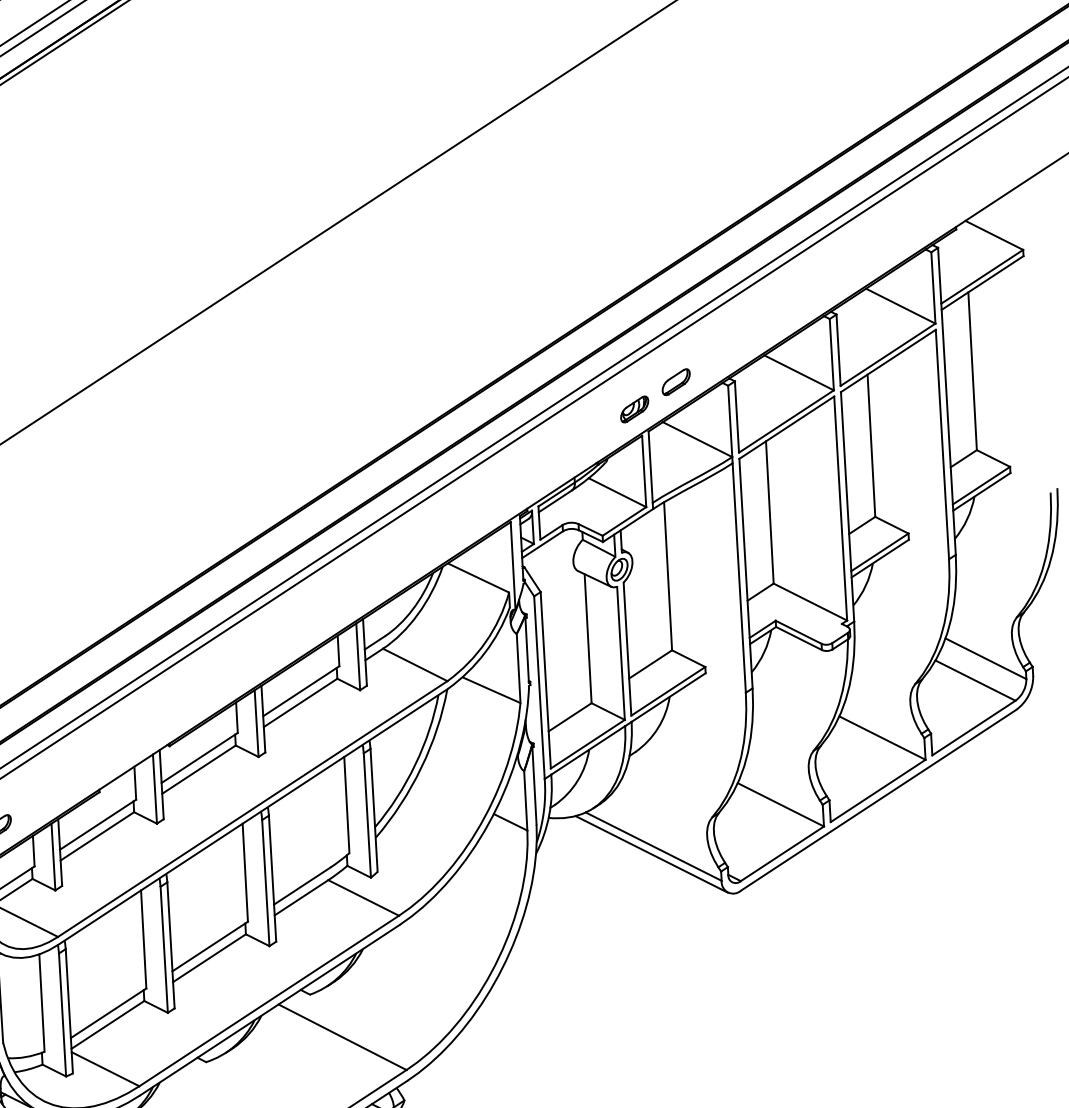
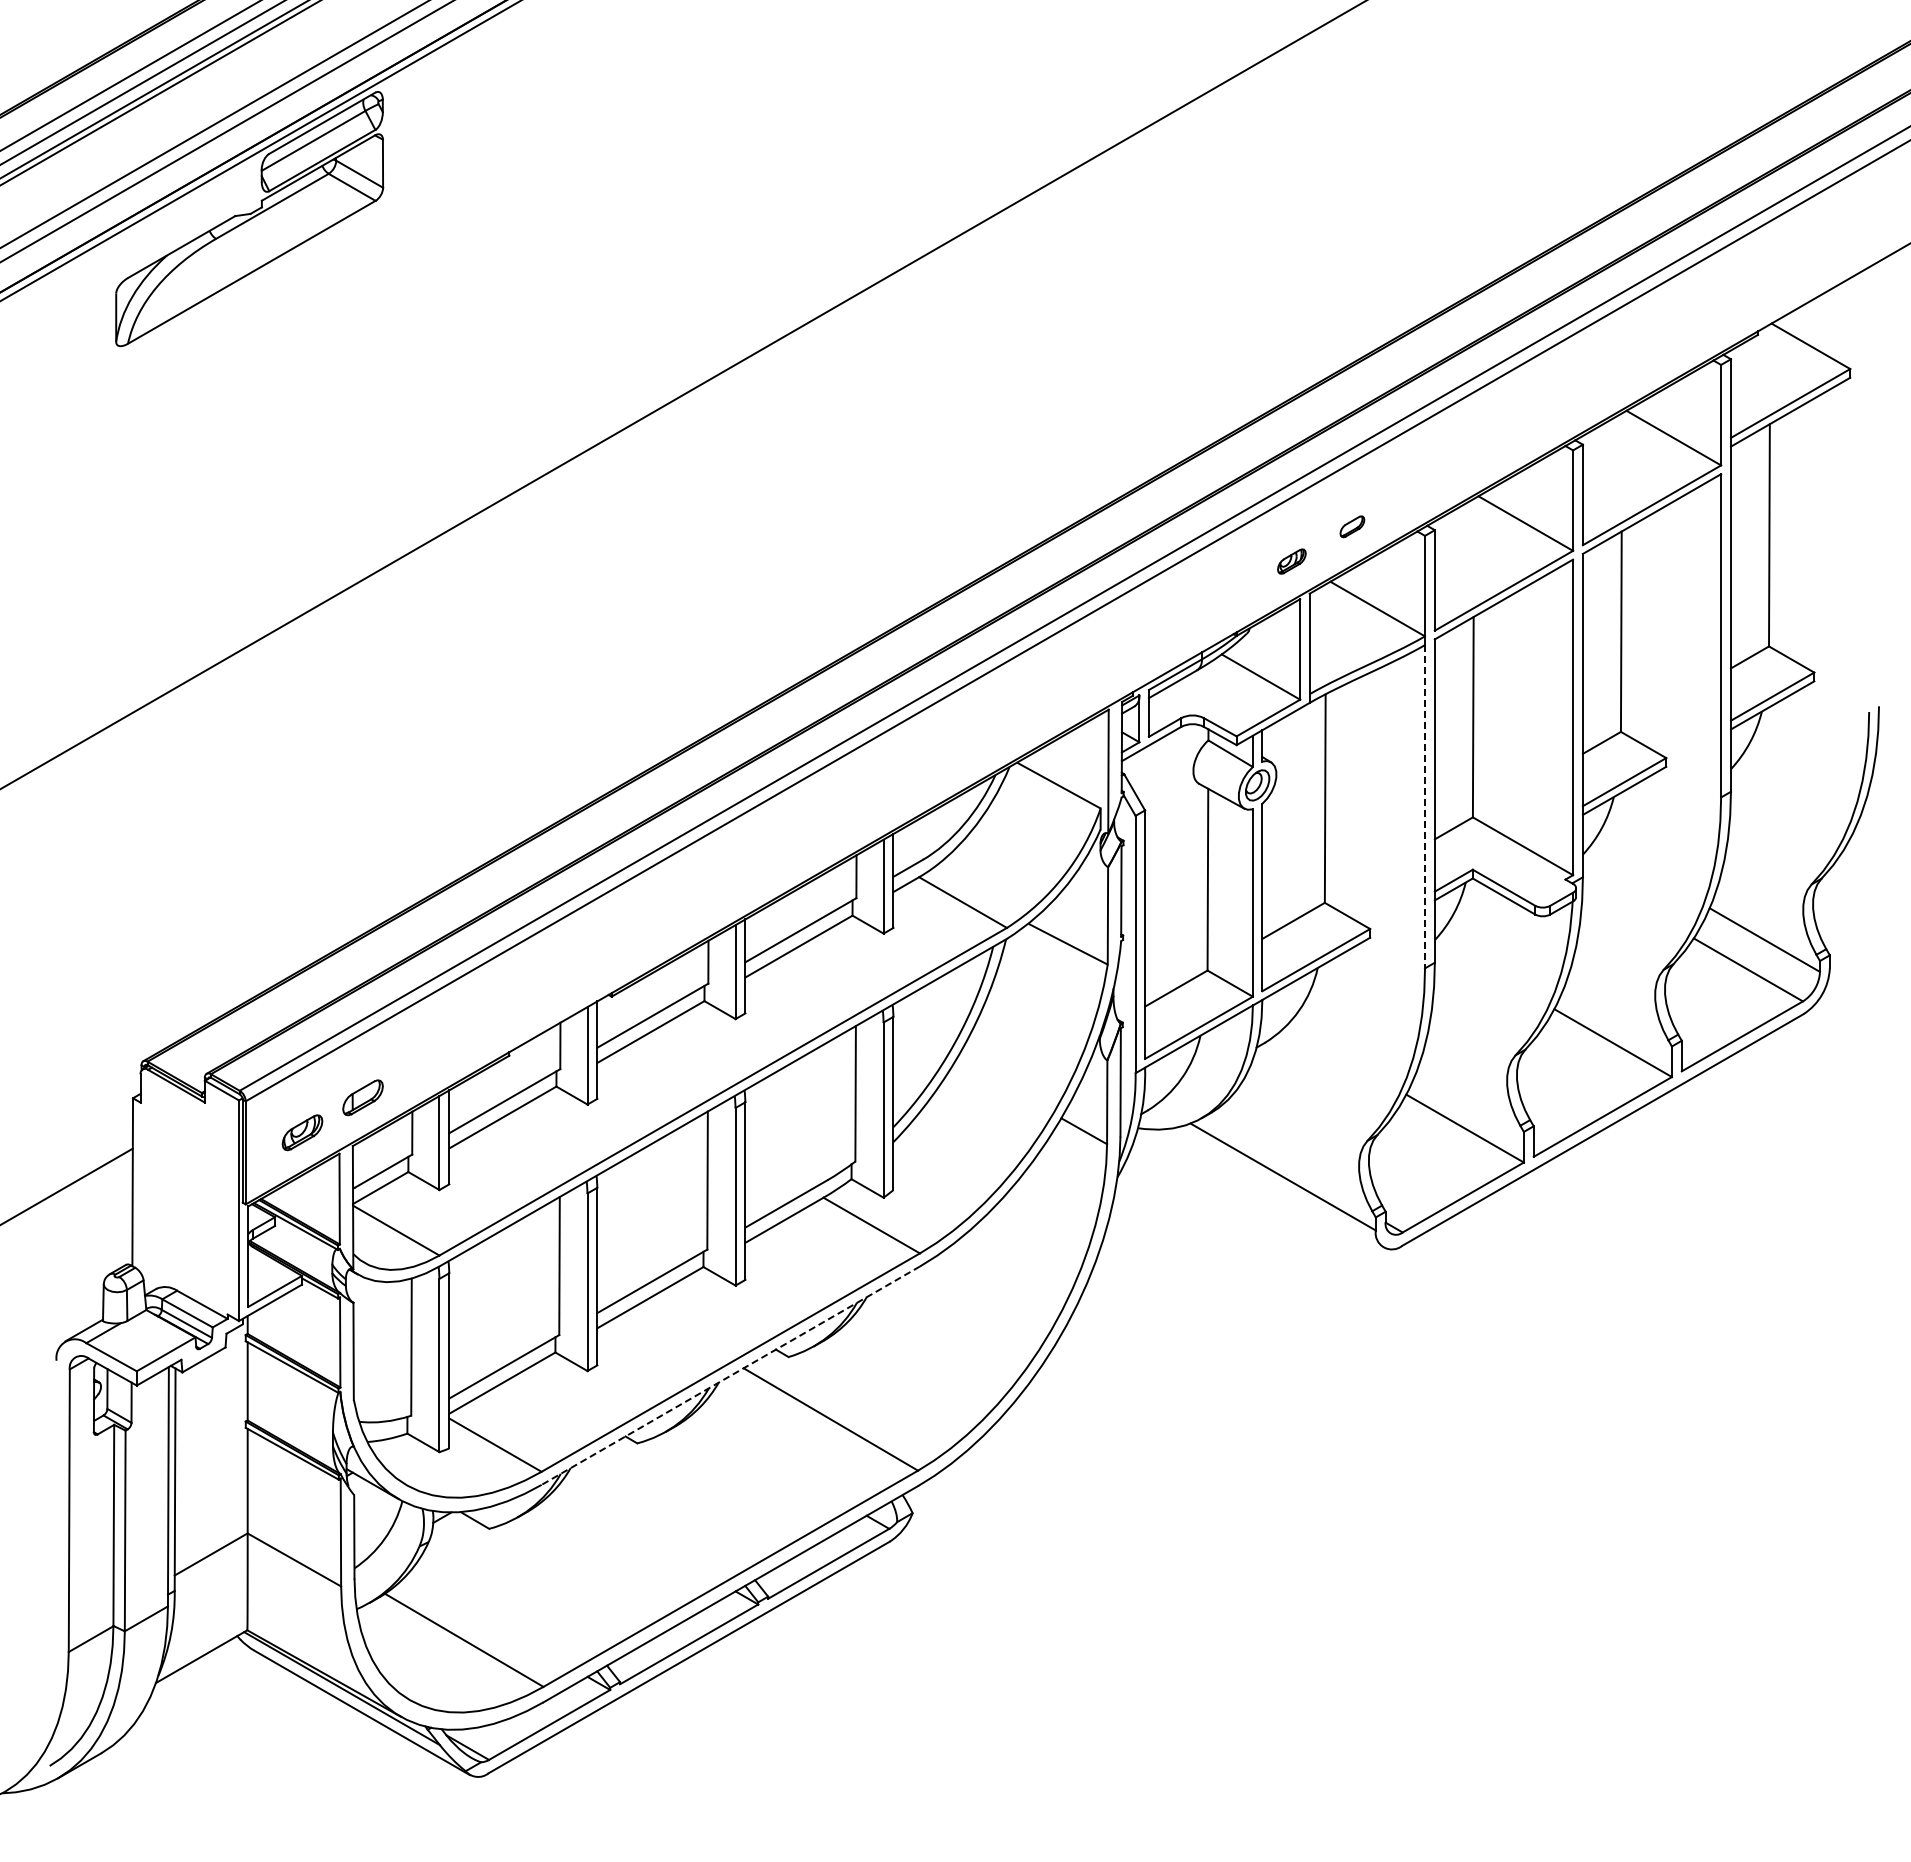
part: (676, 382) -> (1352, 526), size x0.6
part: (634, 409) -> (1291, 561), size x0.7
line: (739, 577) -> (1425, 806), solid -> dashed
line: (651, 854) -> (1279, 1187), removed
line: (269, 1010) -> (730, 1375), solid -> dashed

